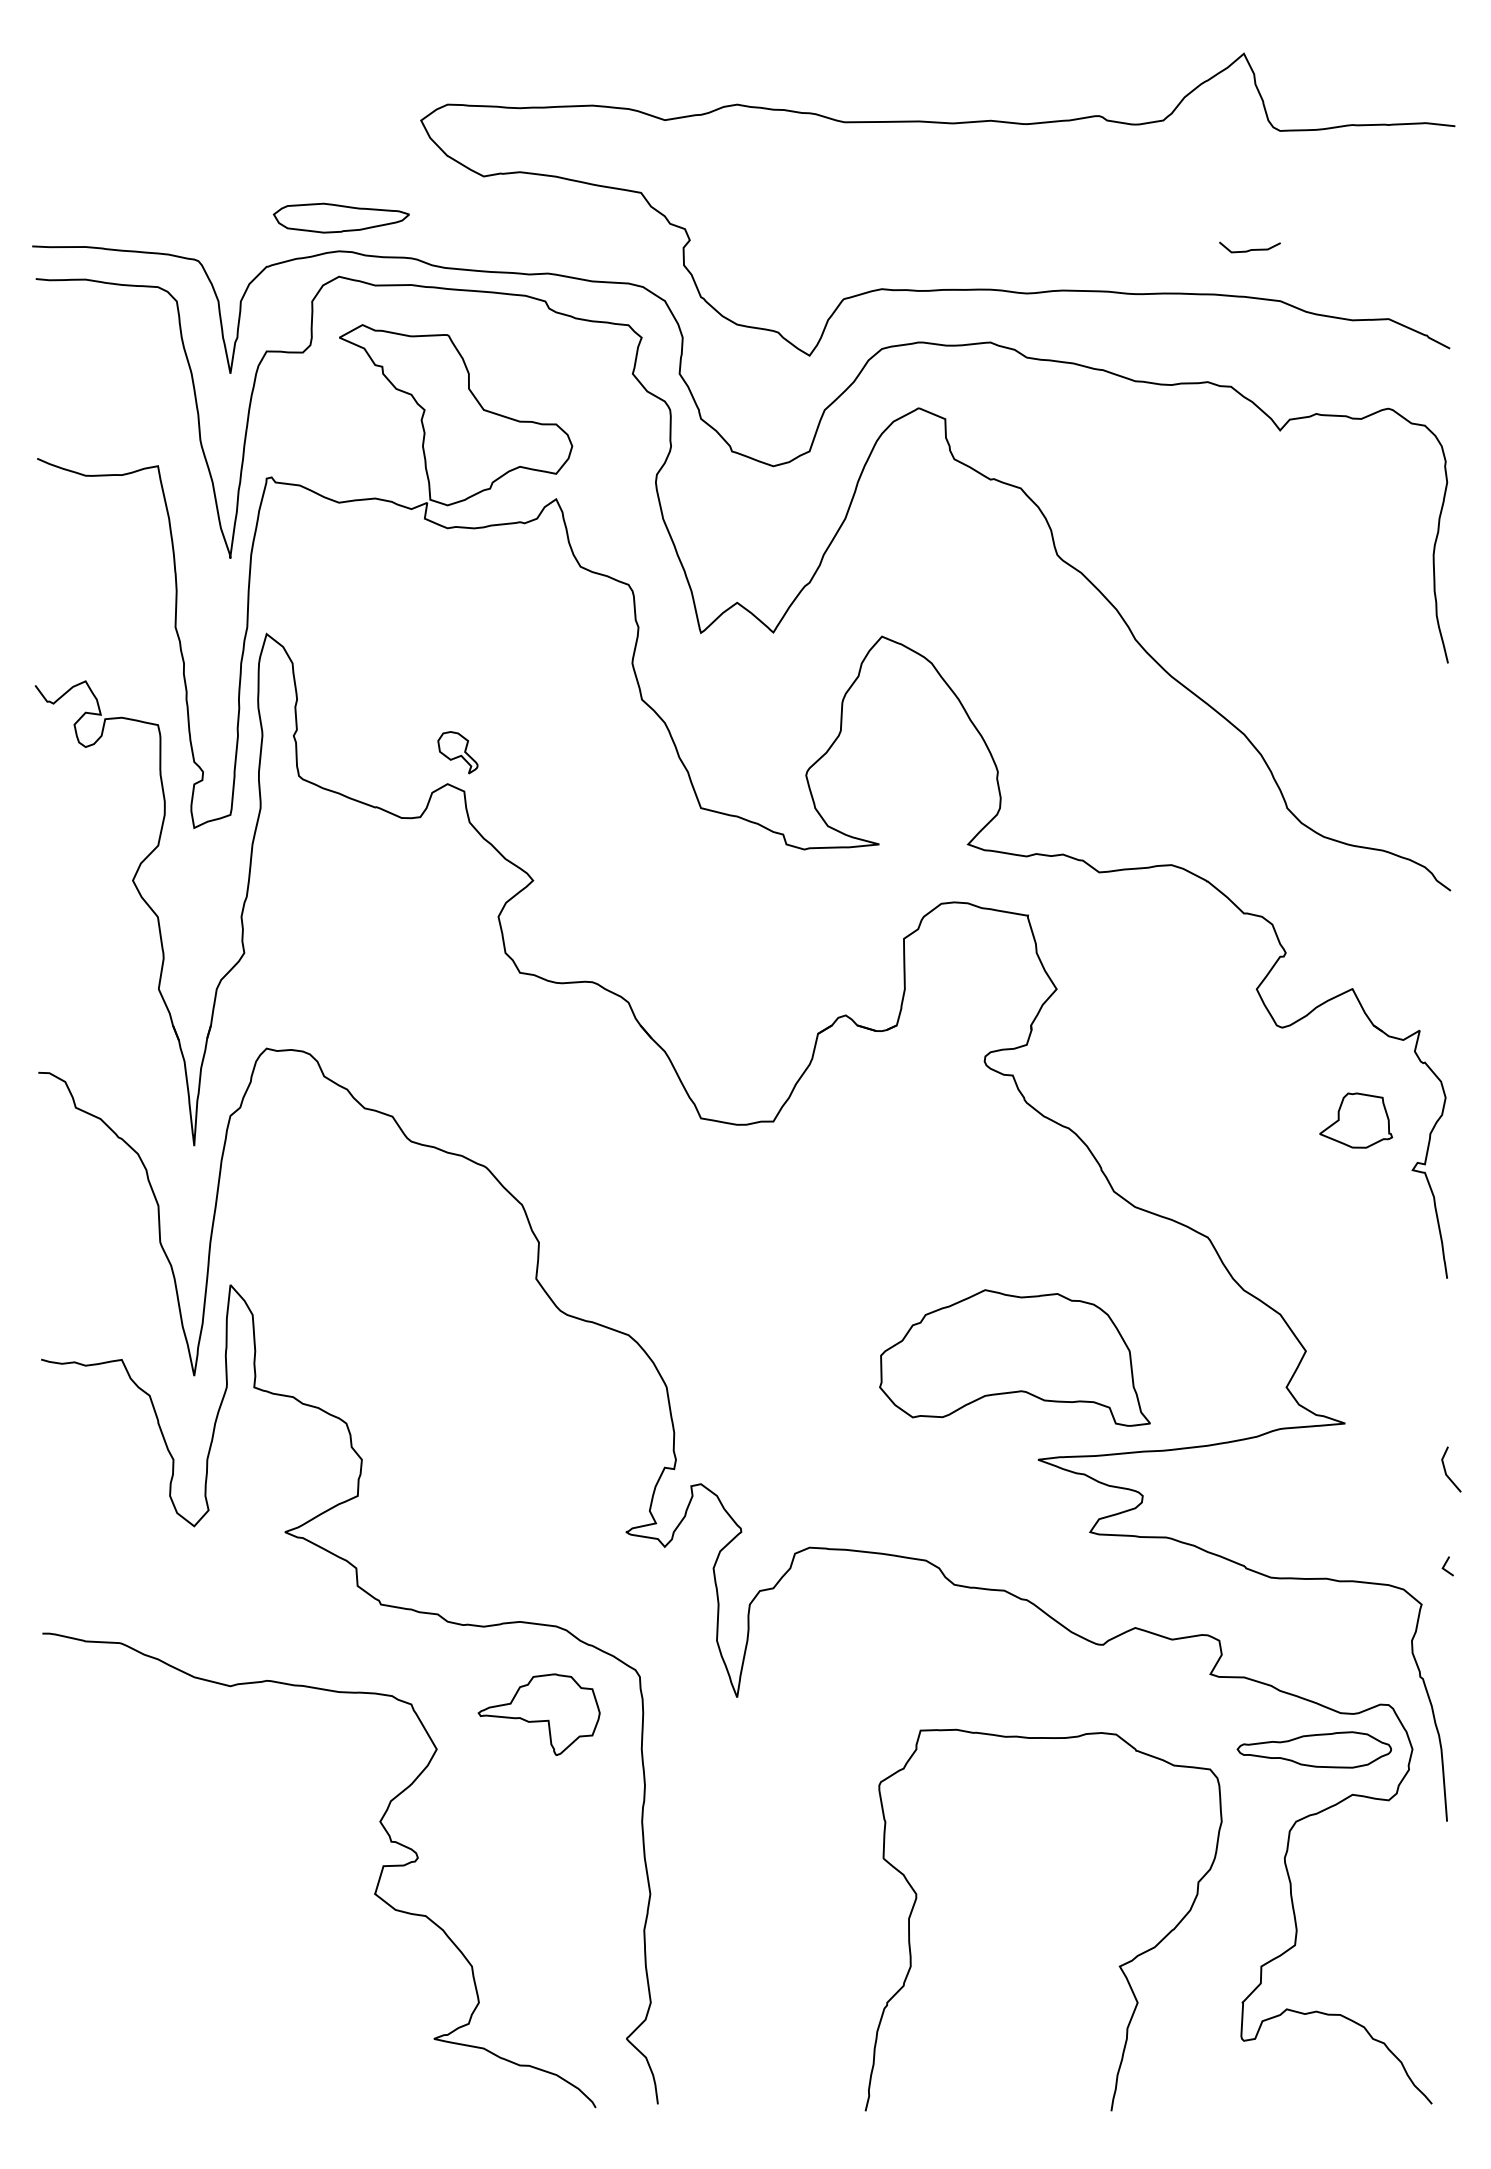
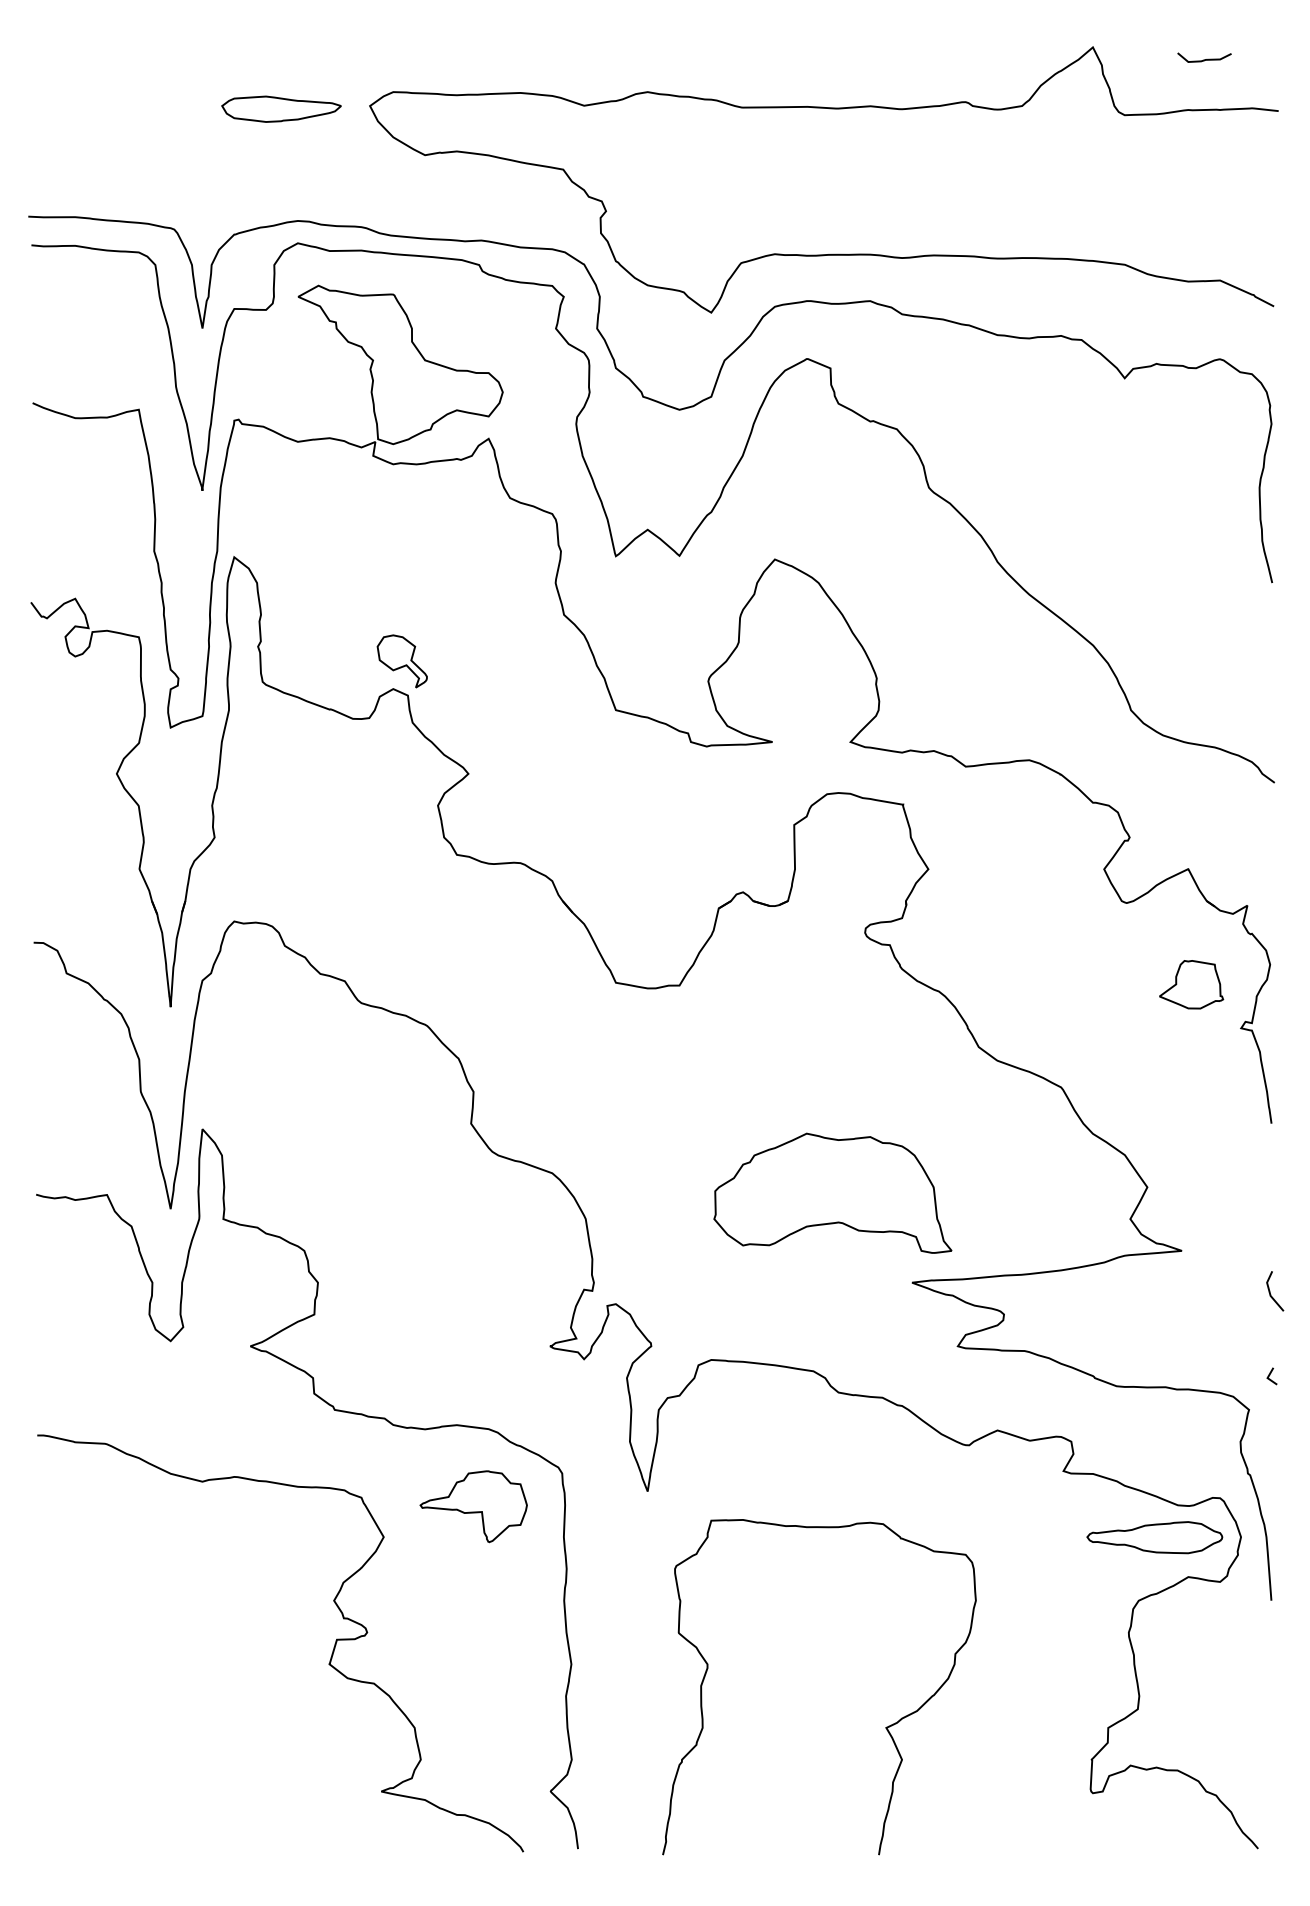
part: (340, 217) -> (280, 108), moved
curve: (1249, 249) -> (1204, 59), moved
part: (457, 752) -> (401, 661), size x1.43
part: (1014, 1357) -> (832, 1192), moved
curve: (1118, 1966) -> (885, 1727), moved

